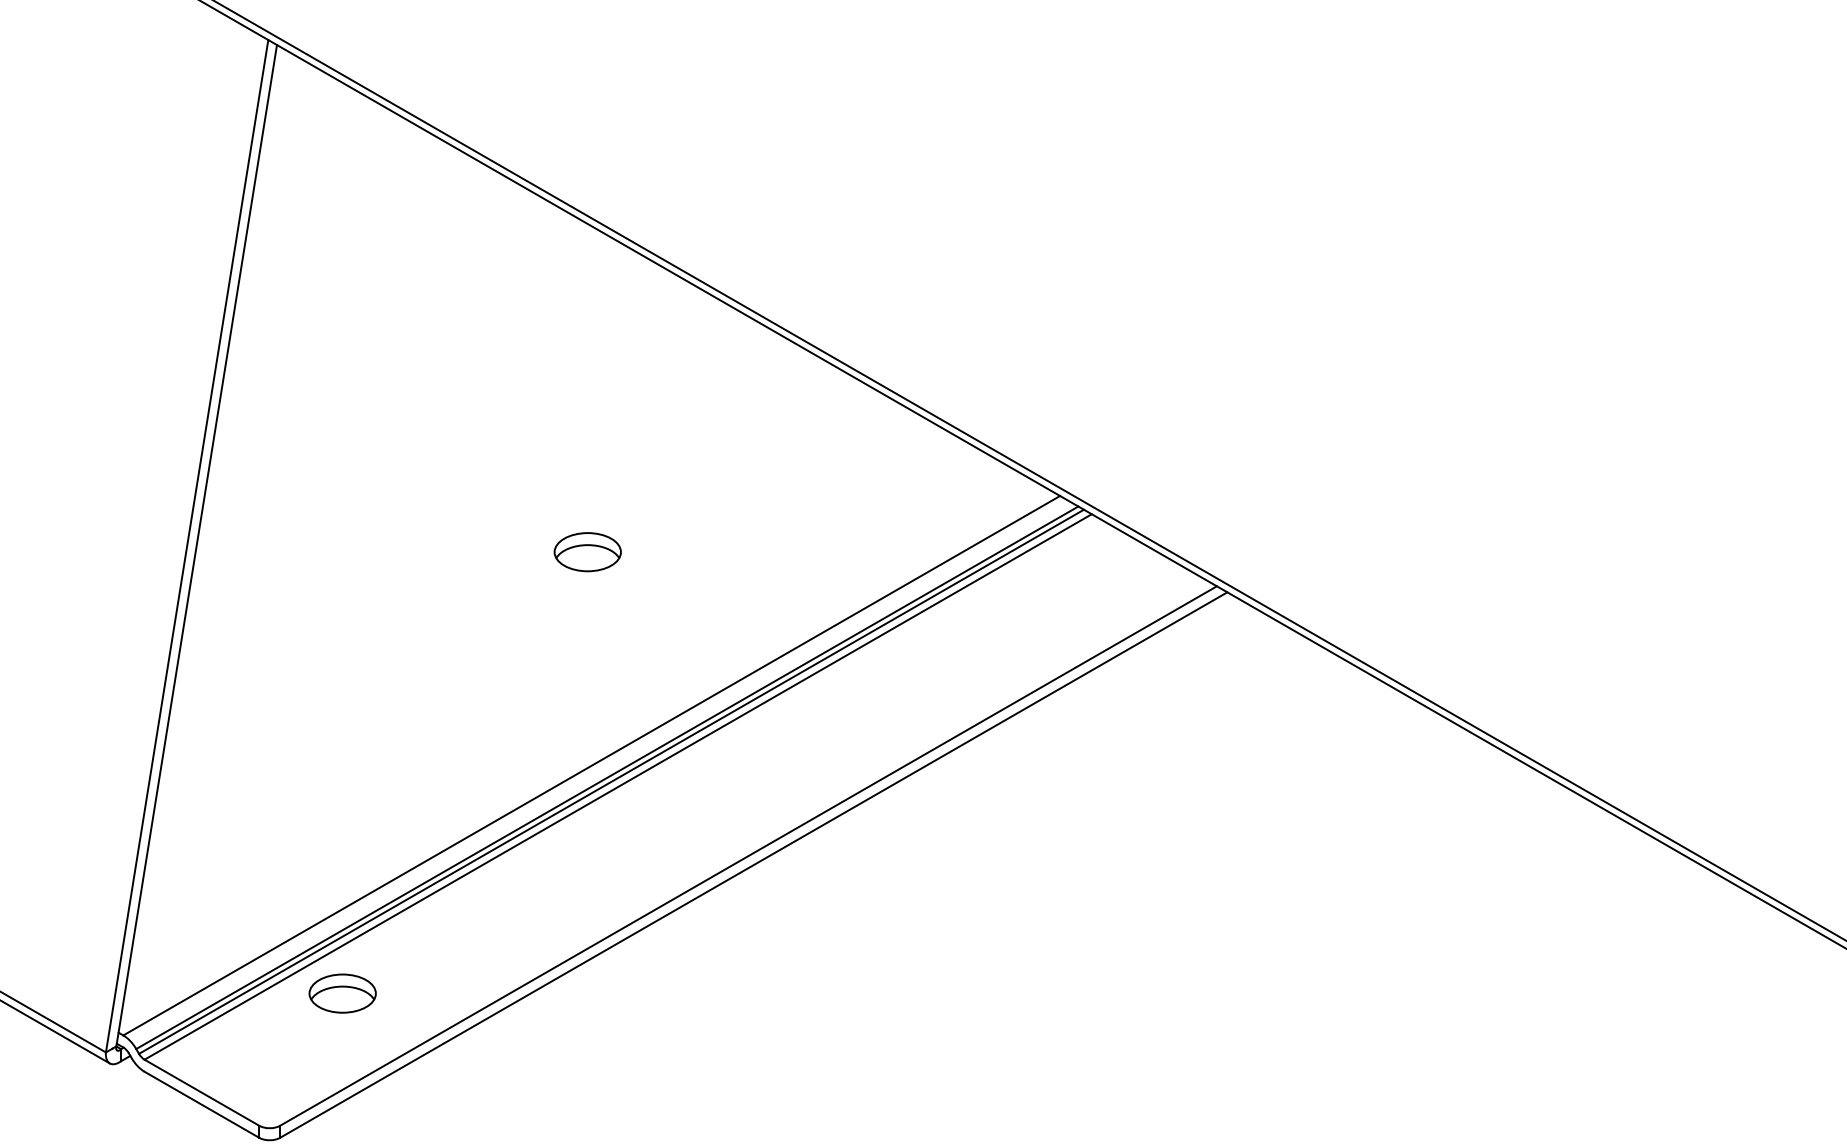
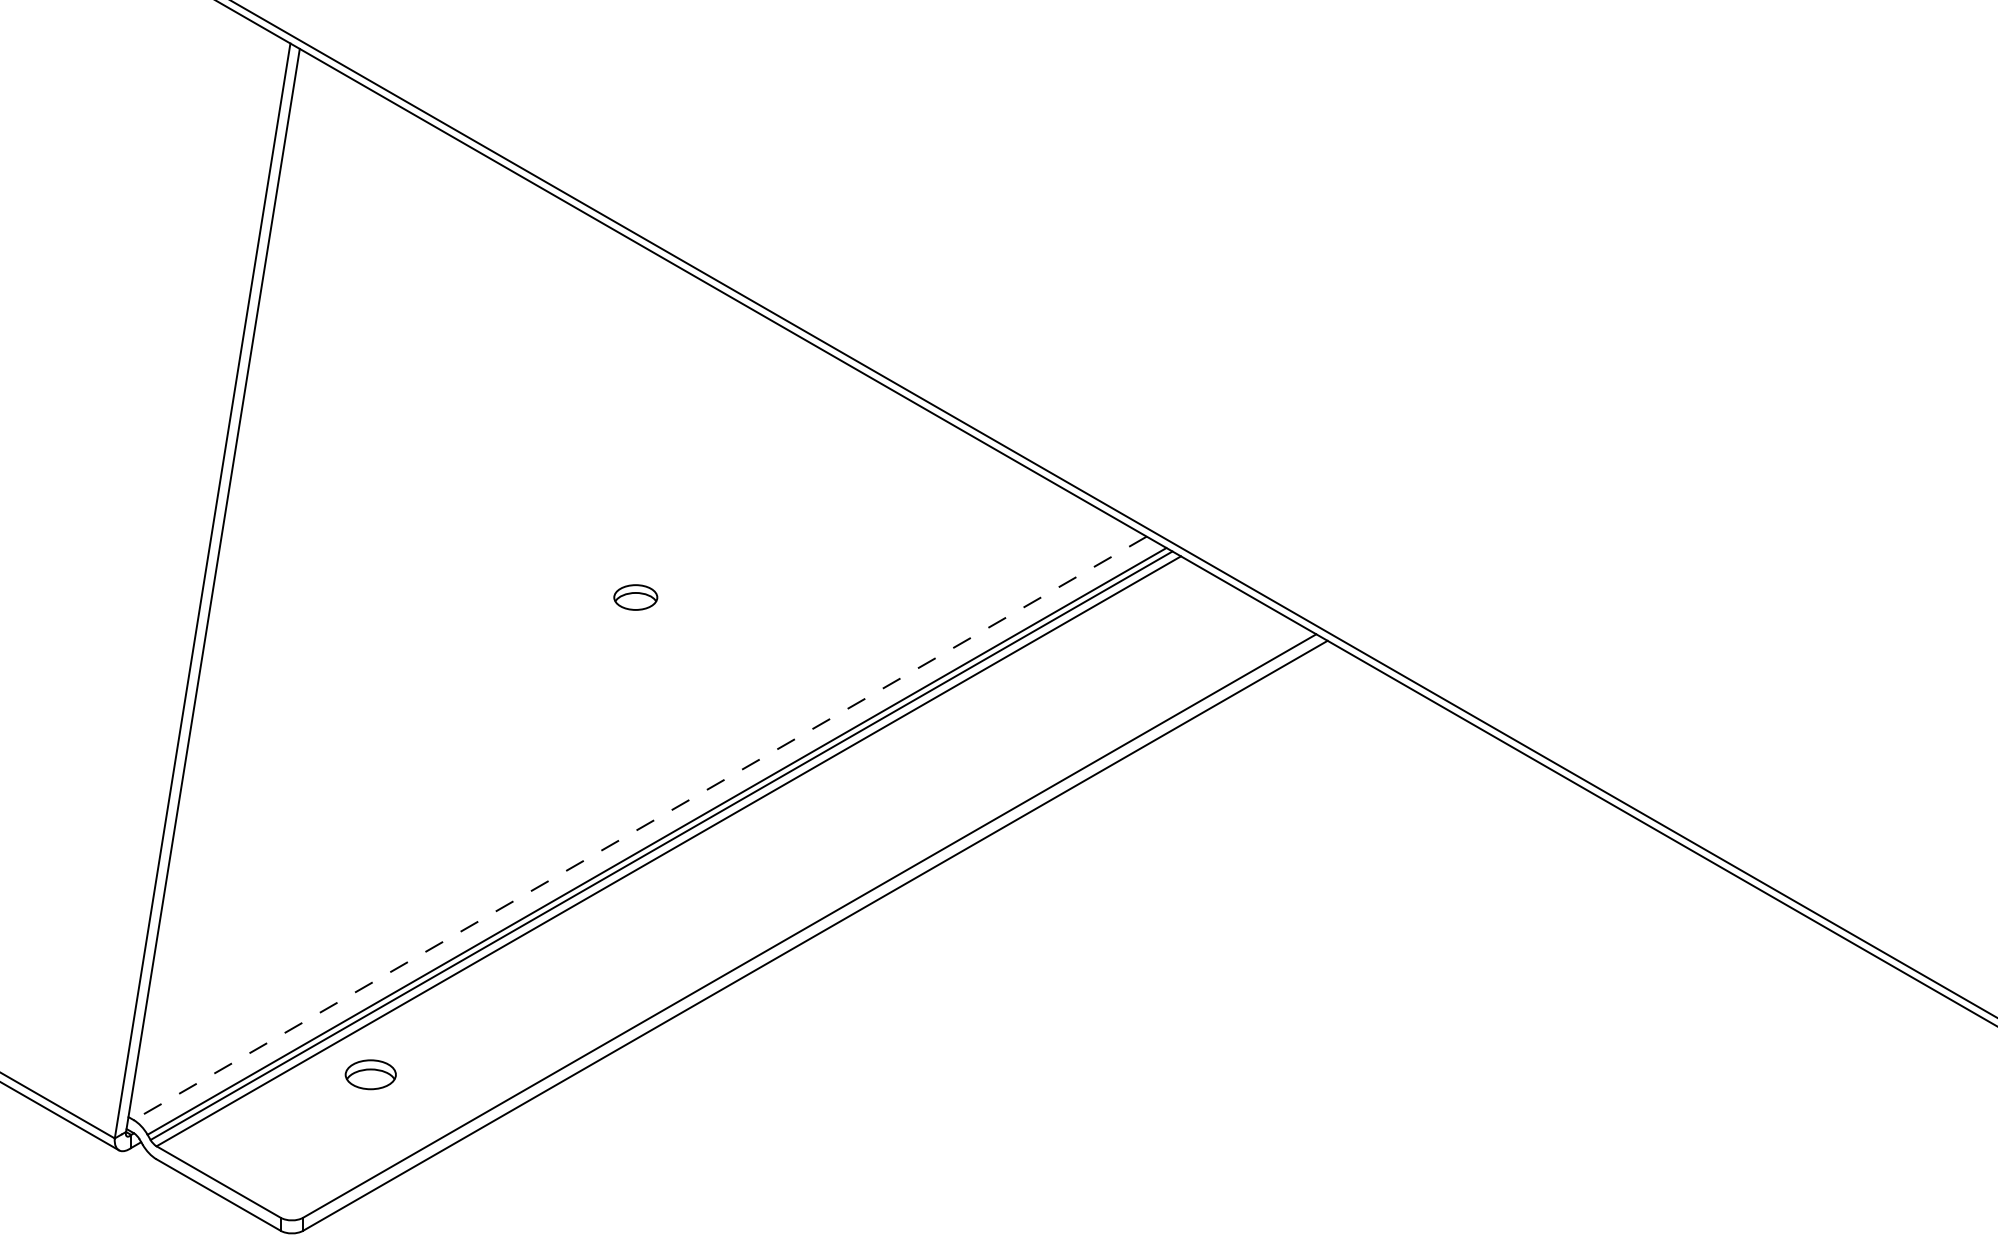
part: (587, 552) -> (635, 597), size x0.6
line: (591, 765) -> (639, 828), solid -> dashed
part: (342, 993) -> (370, 1074), size x0.7

